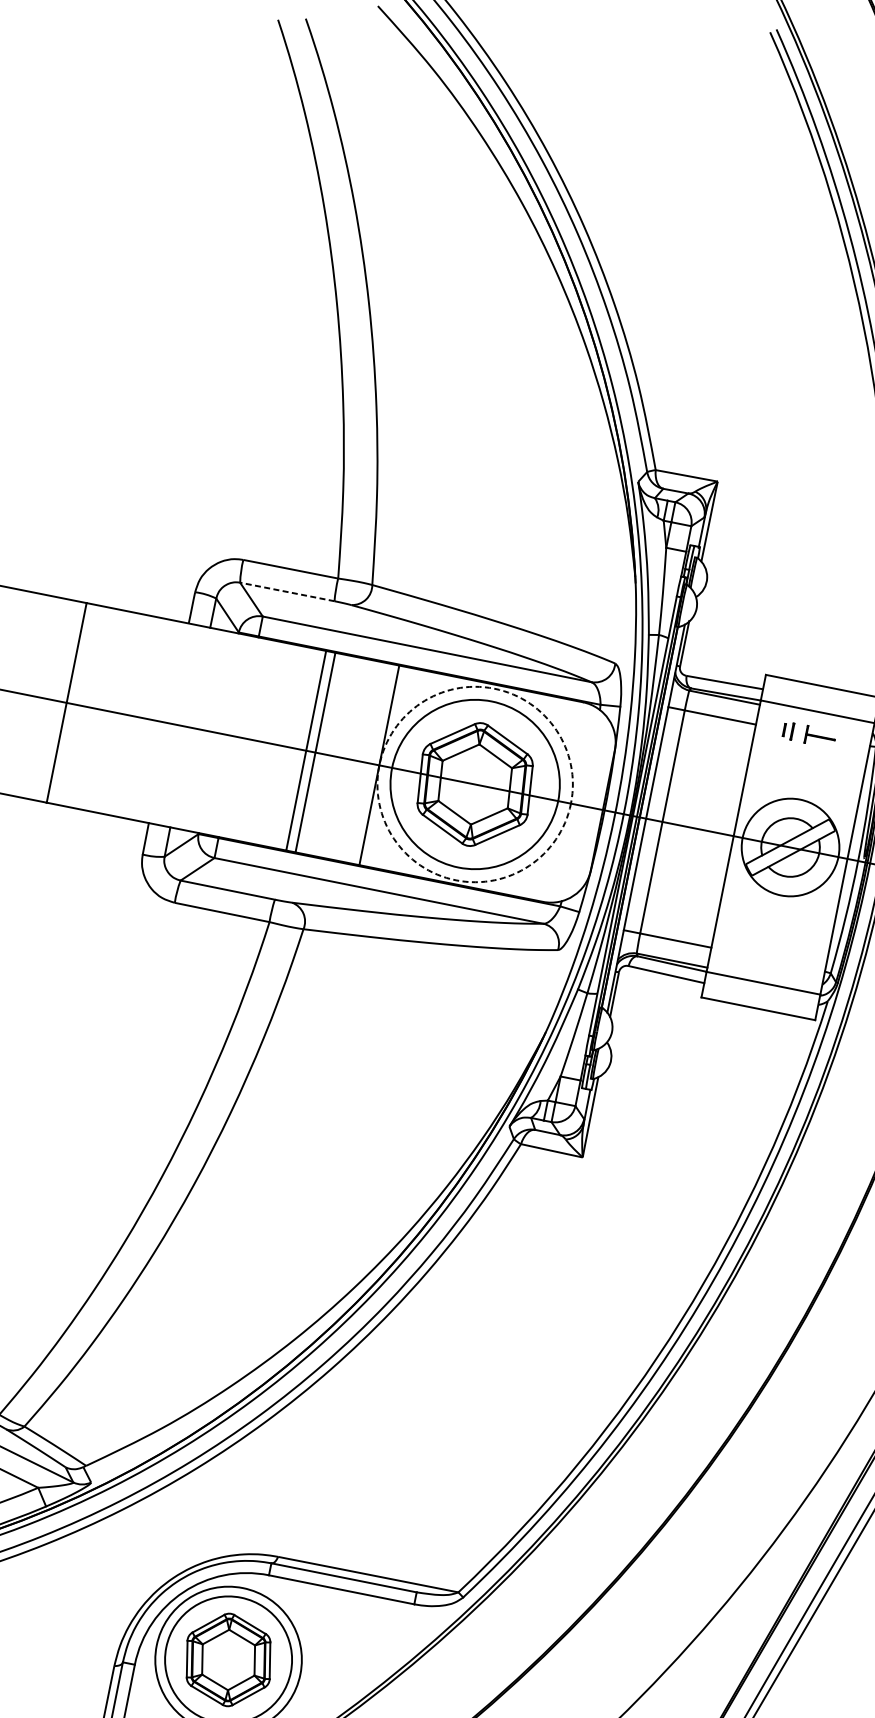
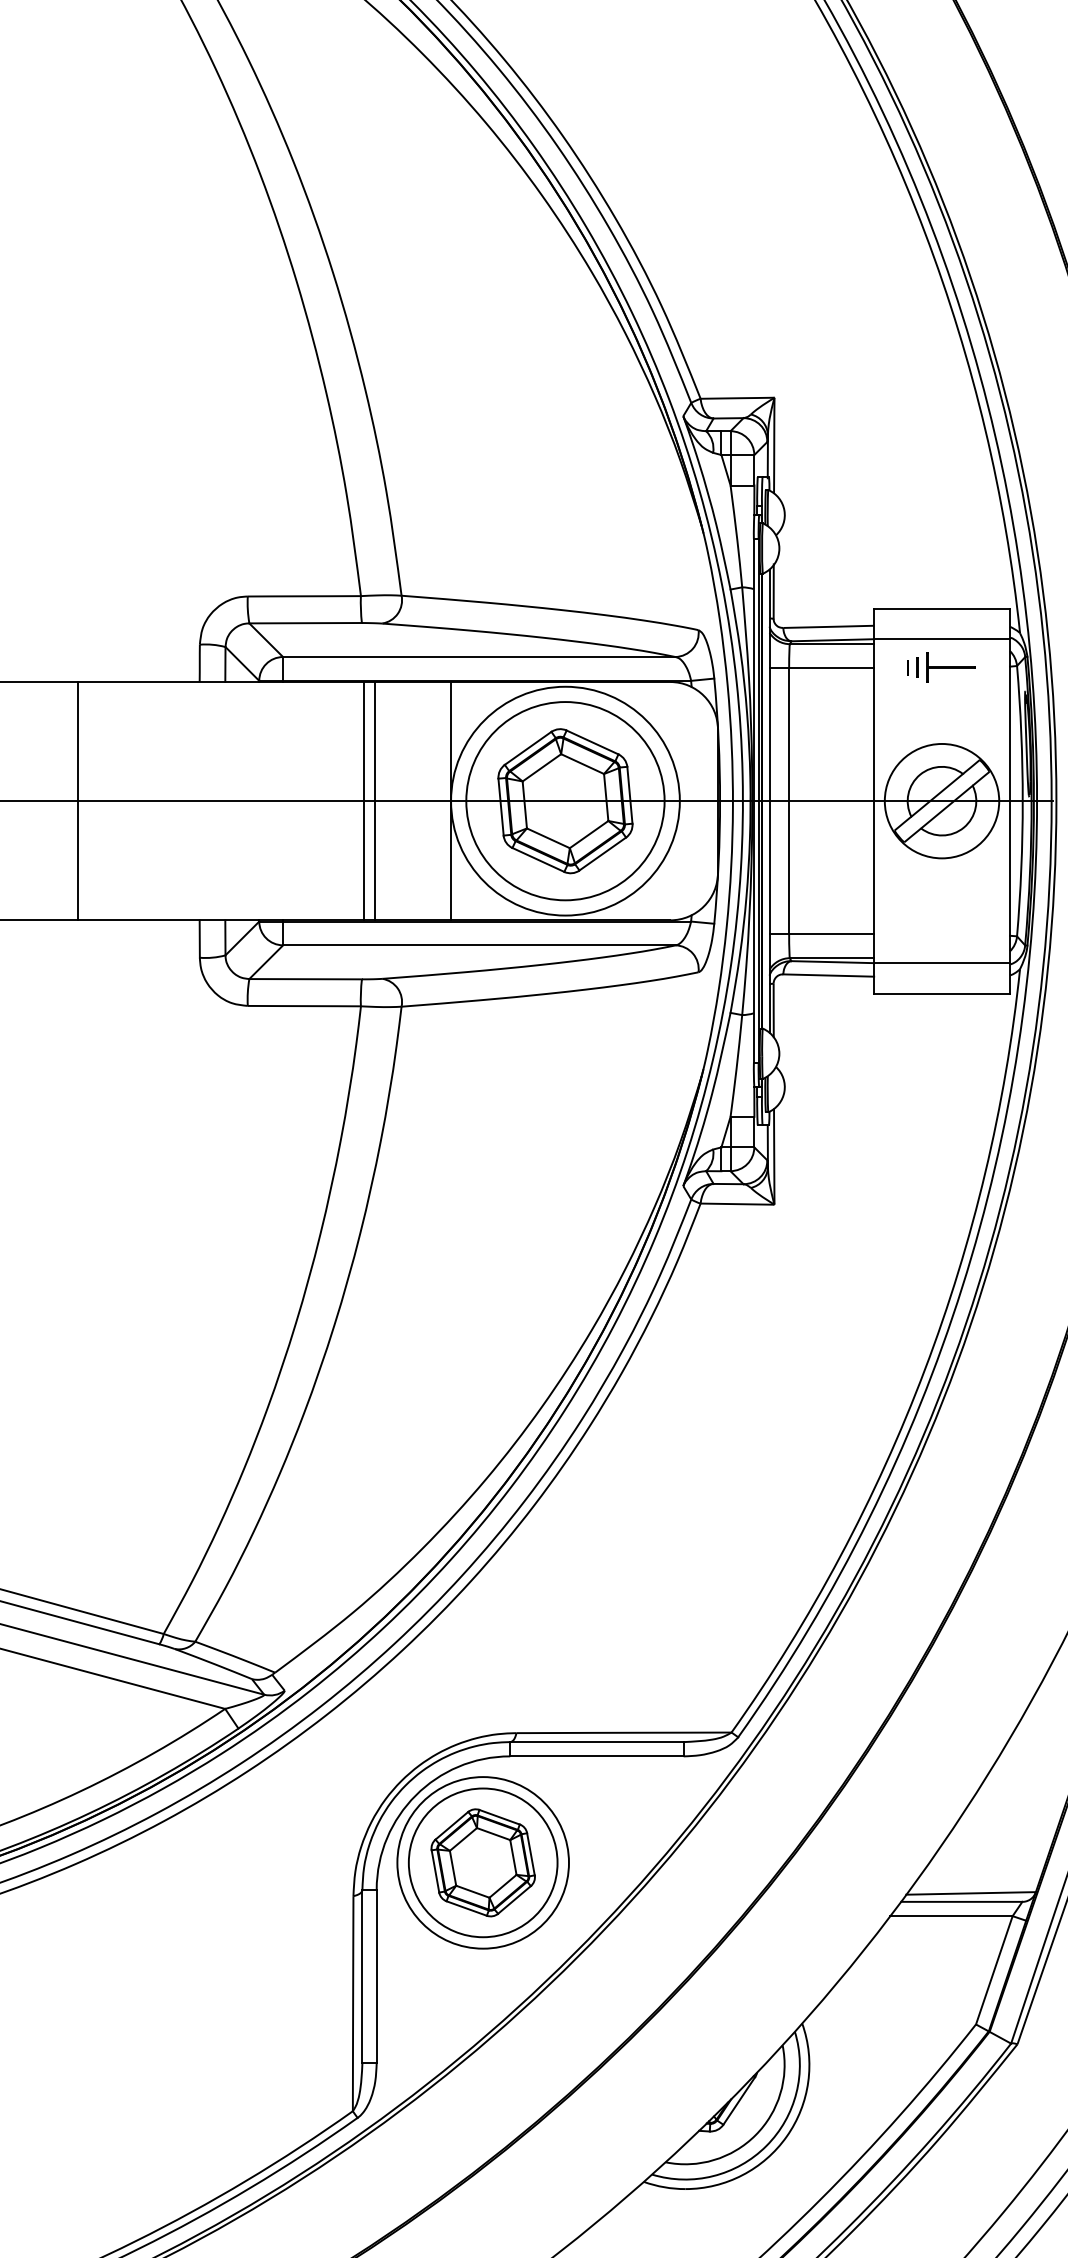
line: (287, 592) -> (305, 623), dashed -> solid
part: (820, 736) -> (950, 667), size x1.43
circle: (475, 783) -> (565, 800), dashed -> solid

